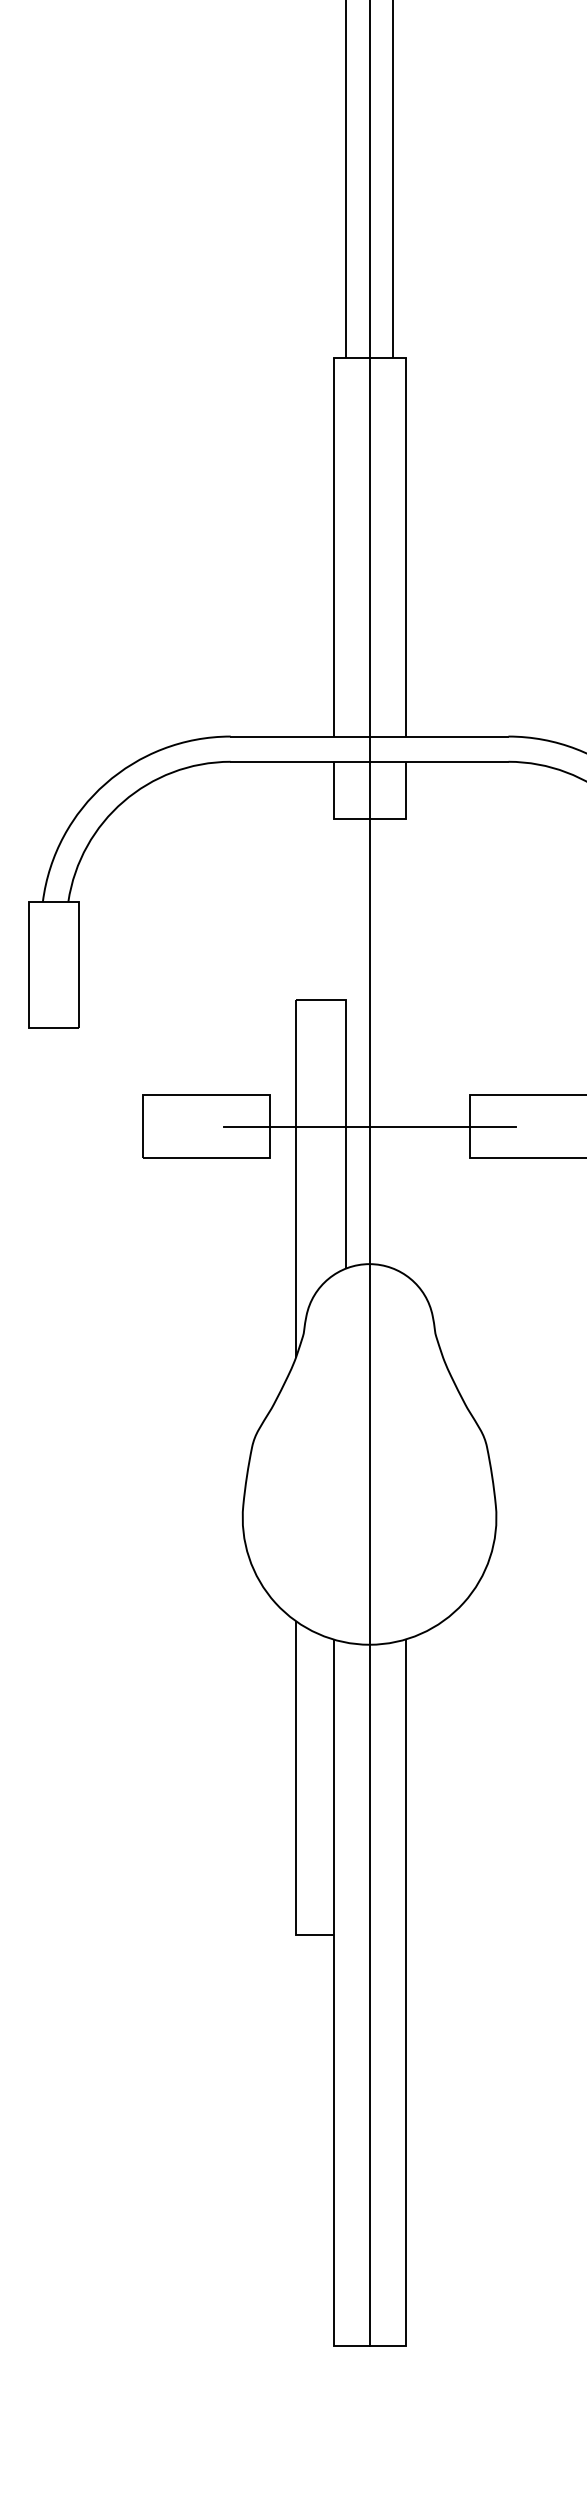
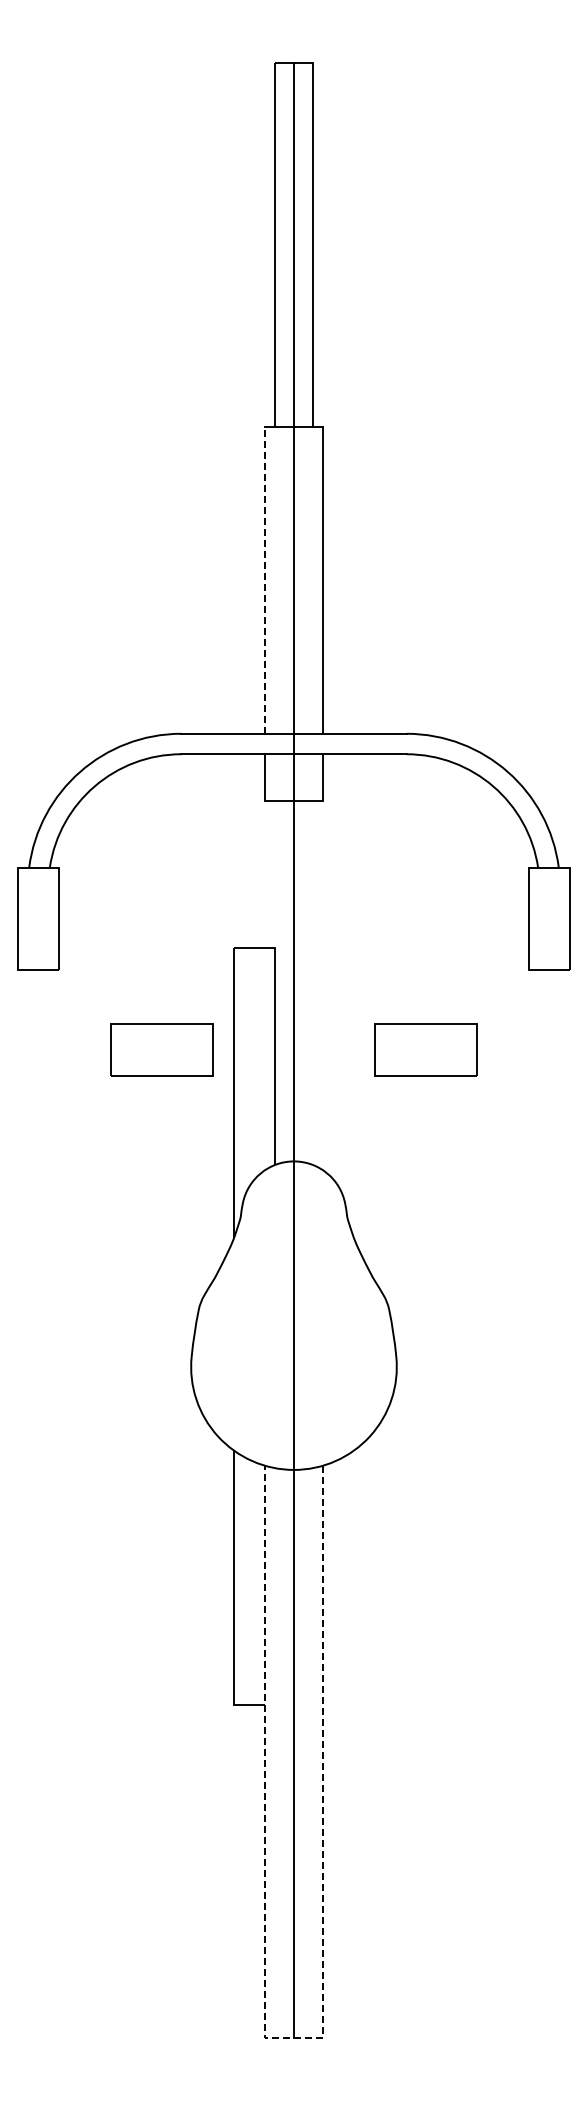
line: (333, 546) -> (264, 579), solid -> dashed
line: (368, 1126) -> (293, 1049), removed
line: (368, 2344) -> (293, 2037), solid -> dashed

